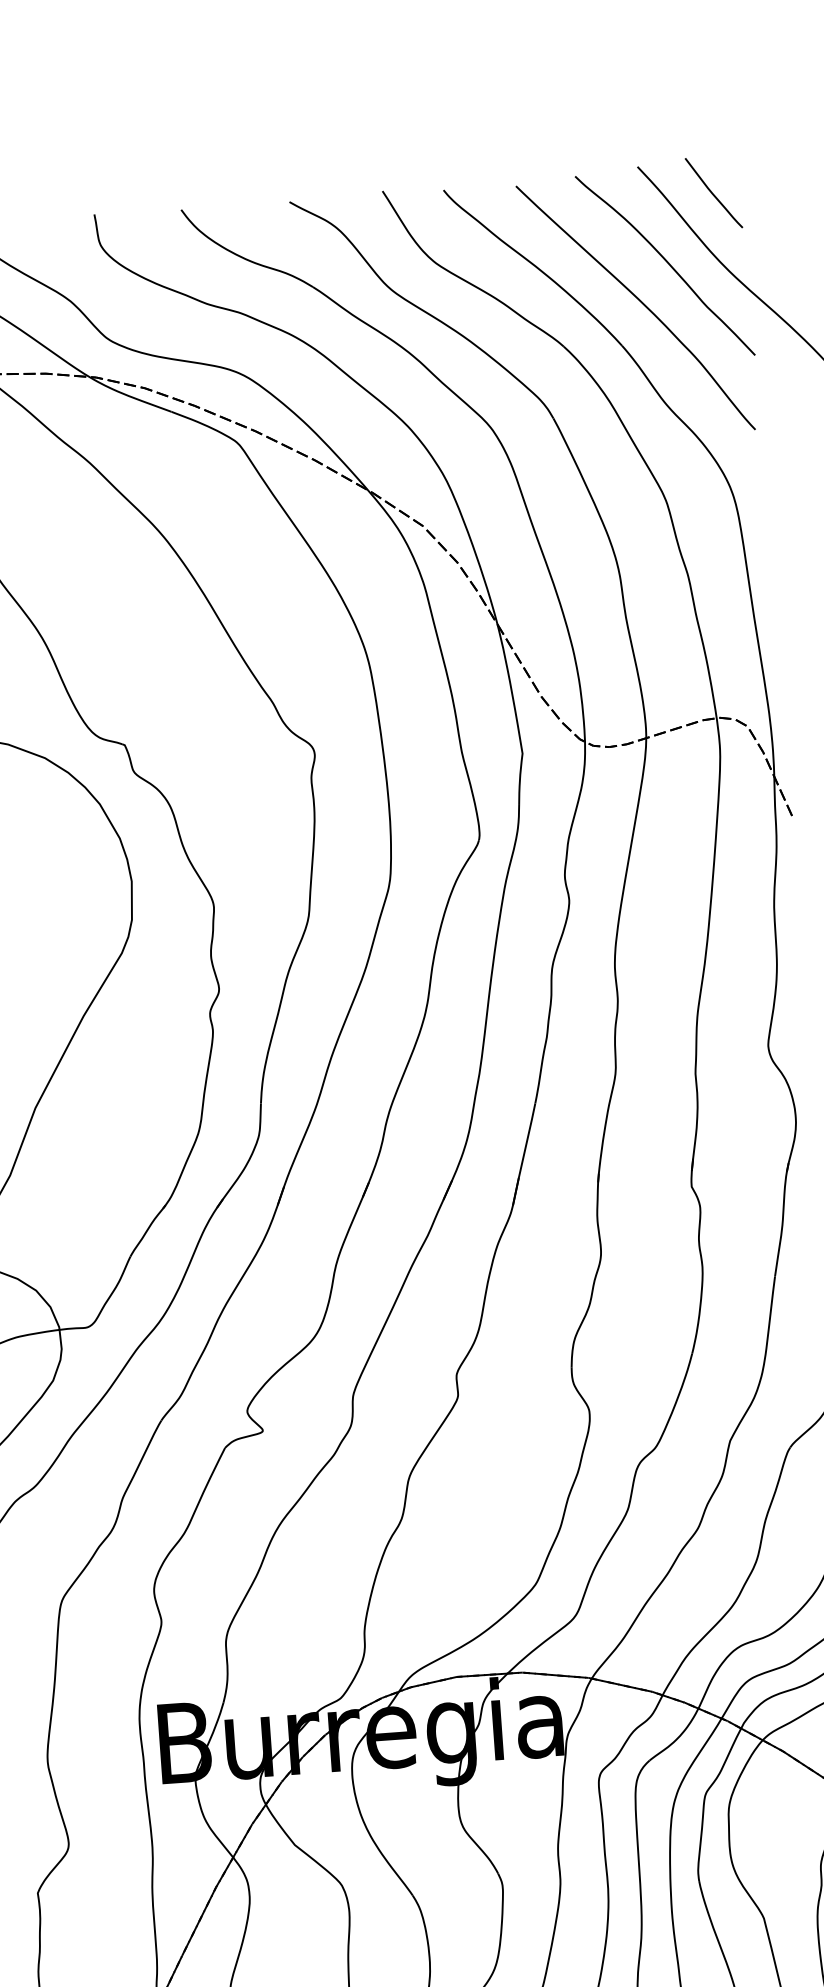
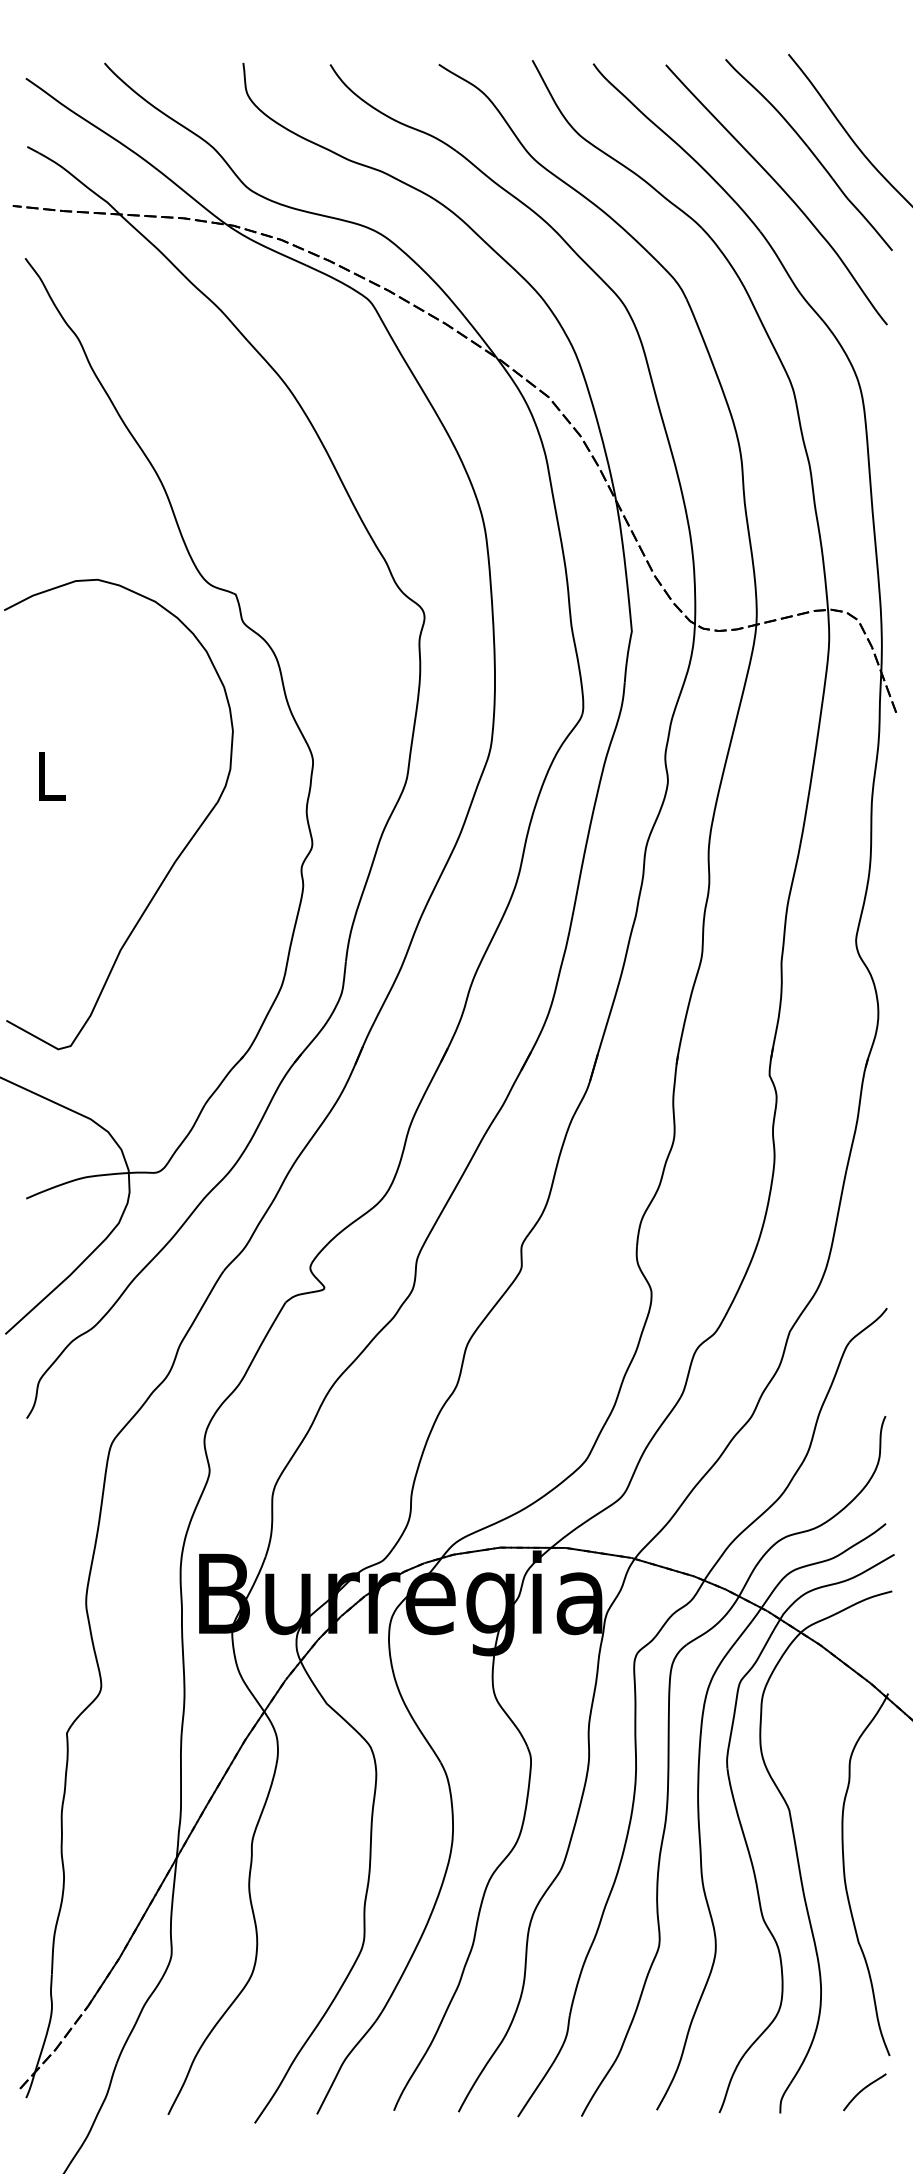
curve: (712, 192) -> (861, 85), removed

